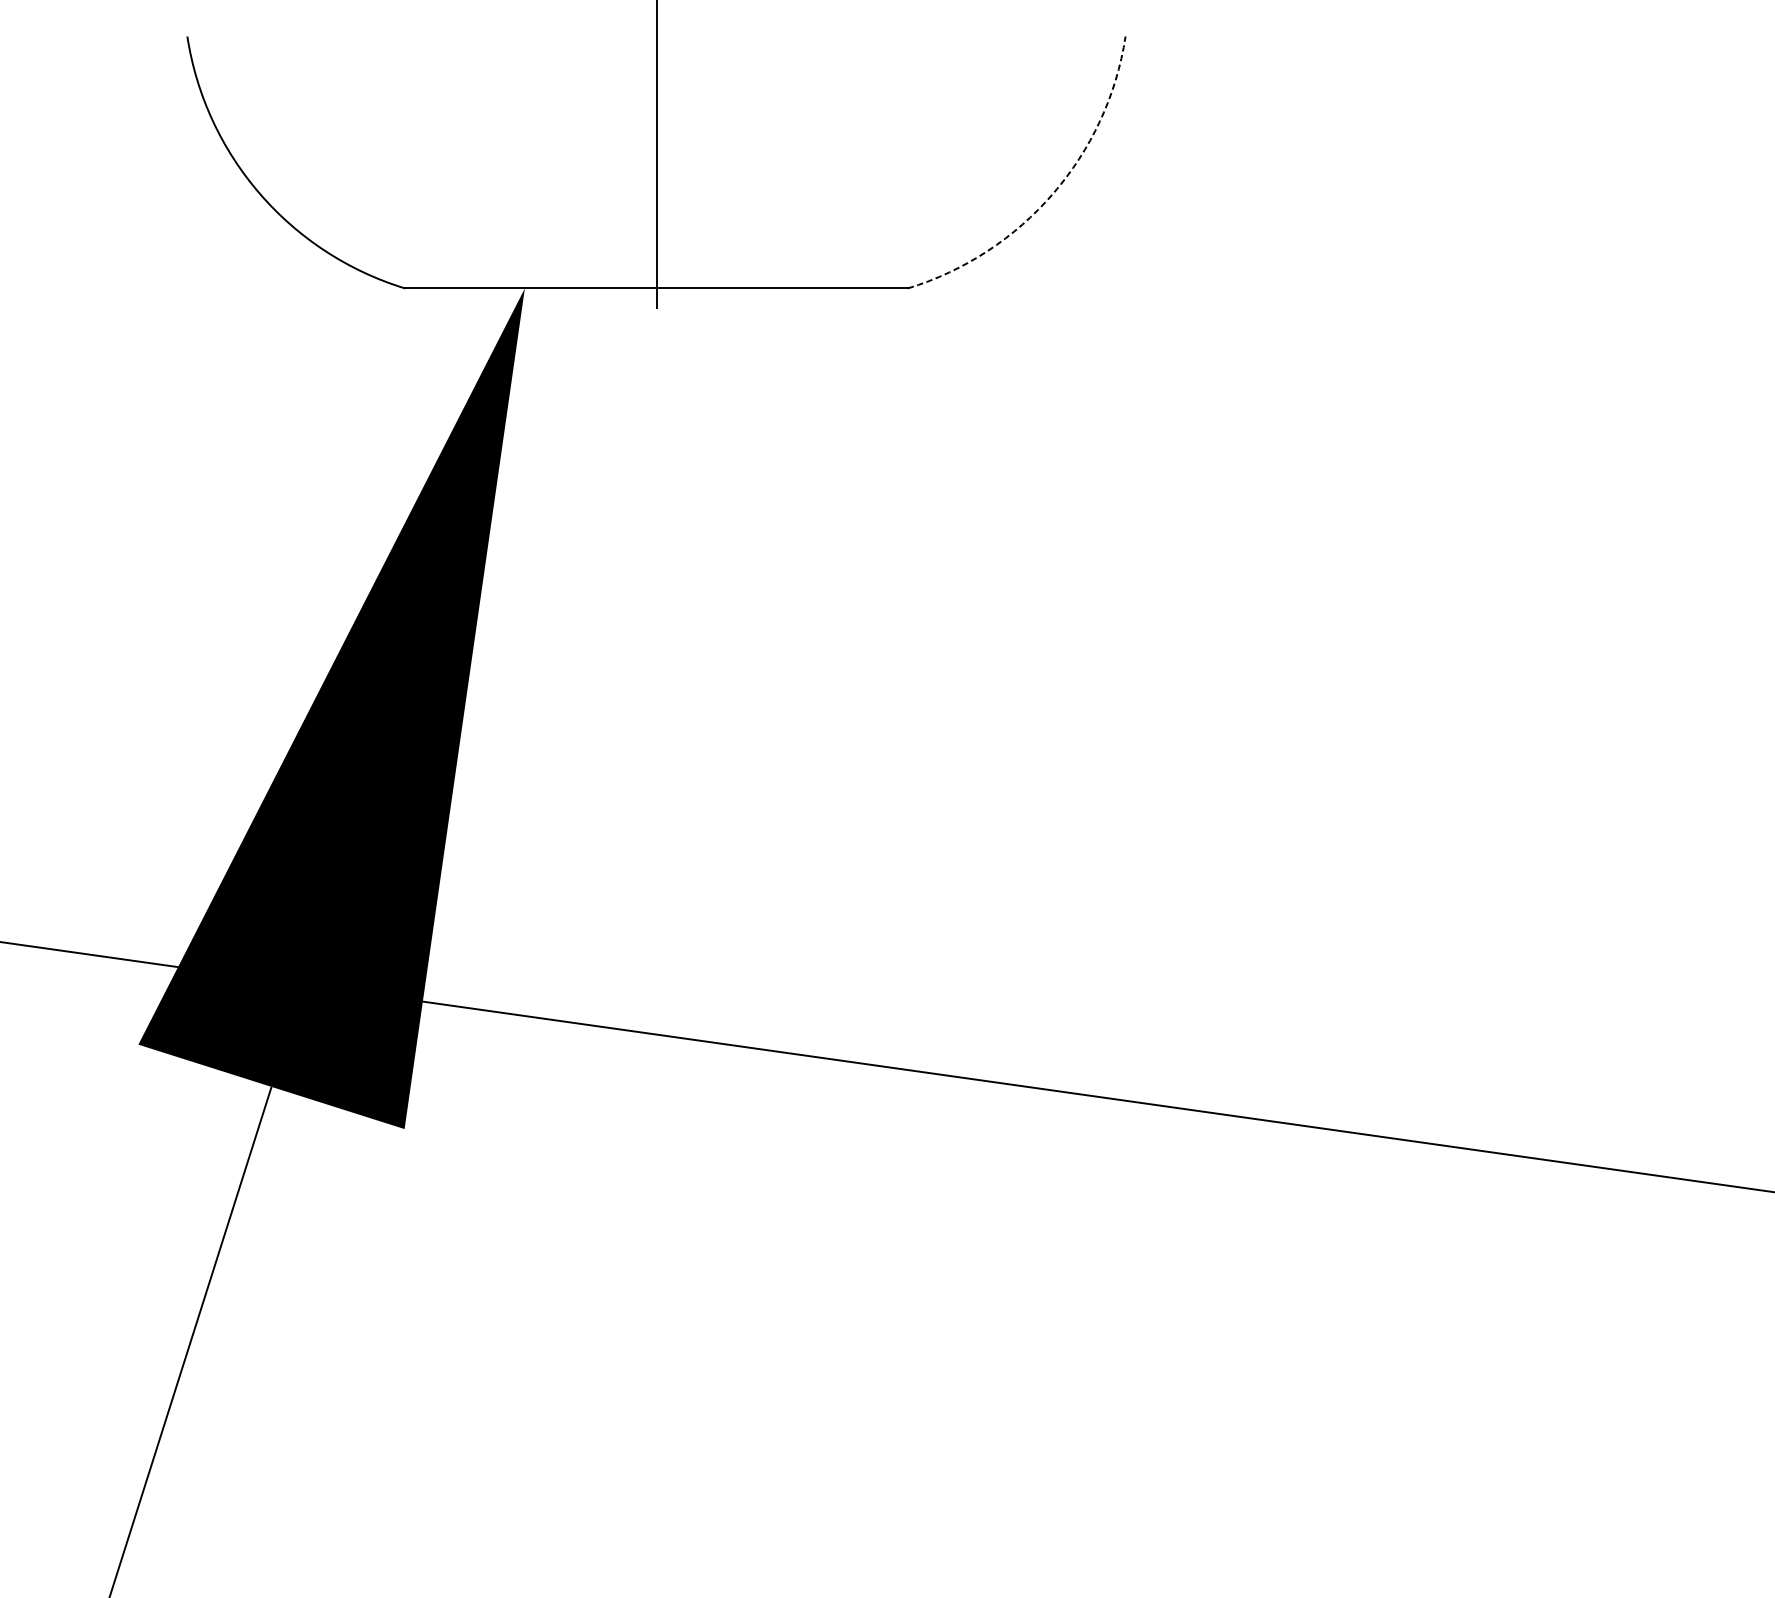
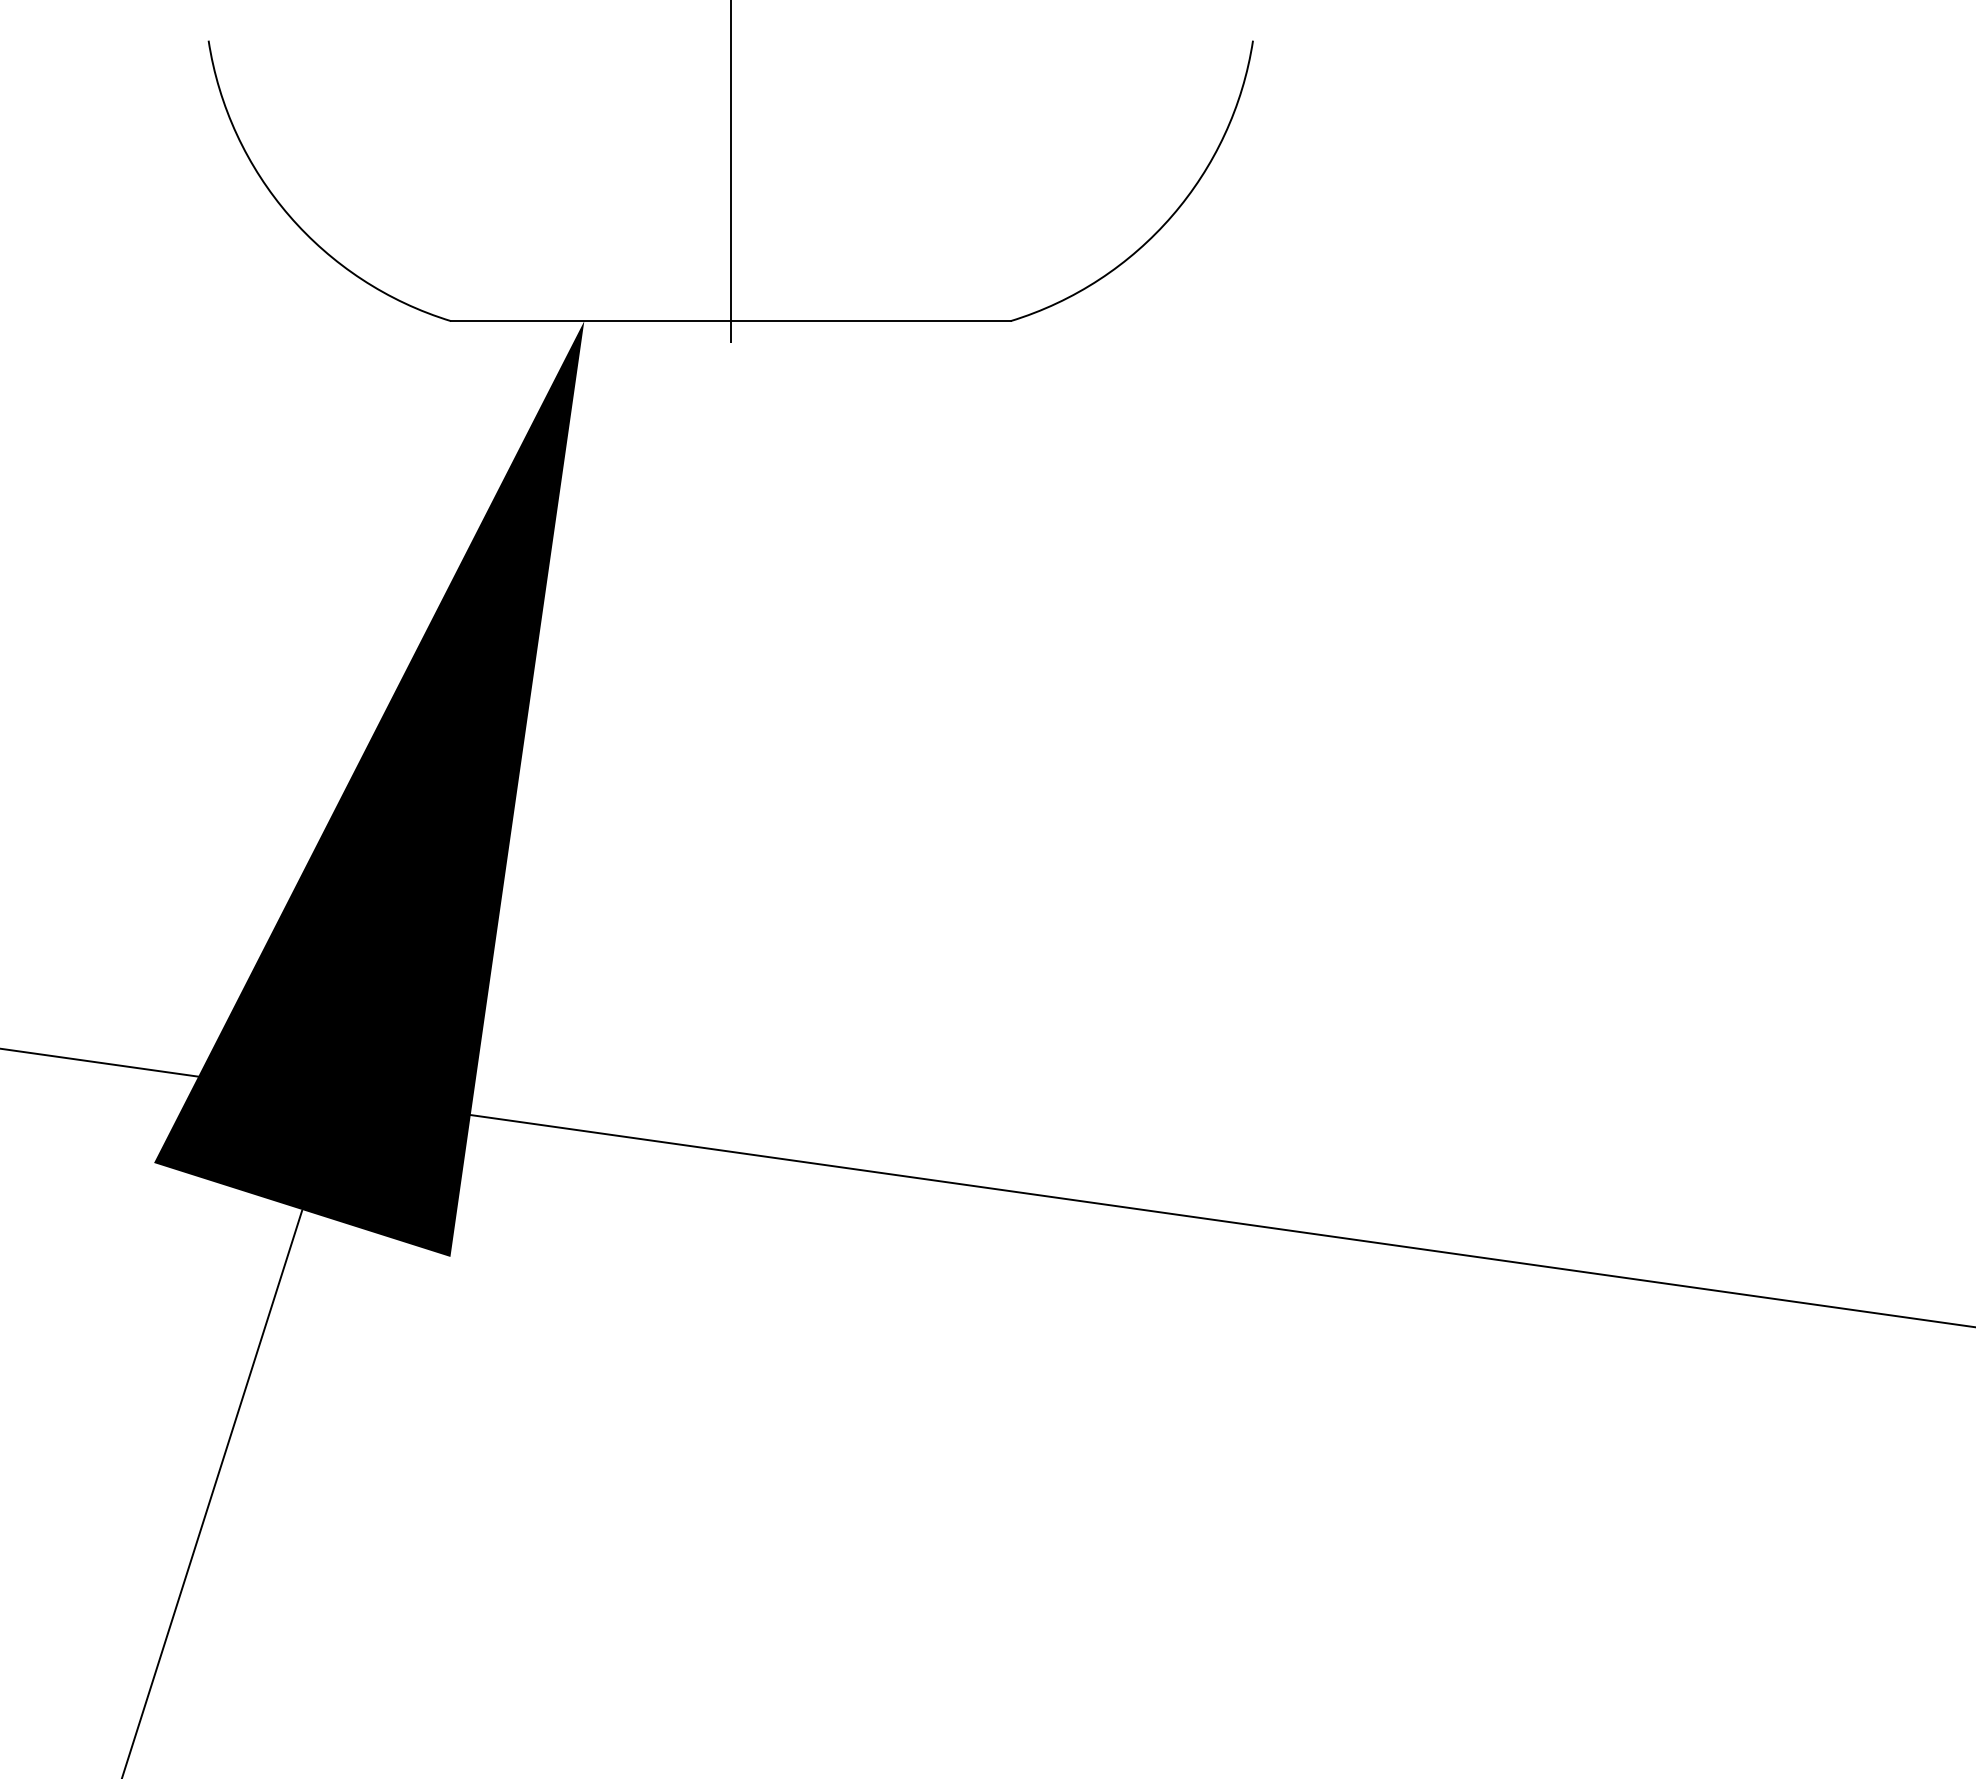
arc: (1053, 193) -> (1172, 215), dashed -> solid

